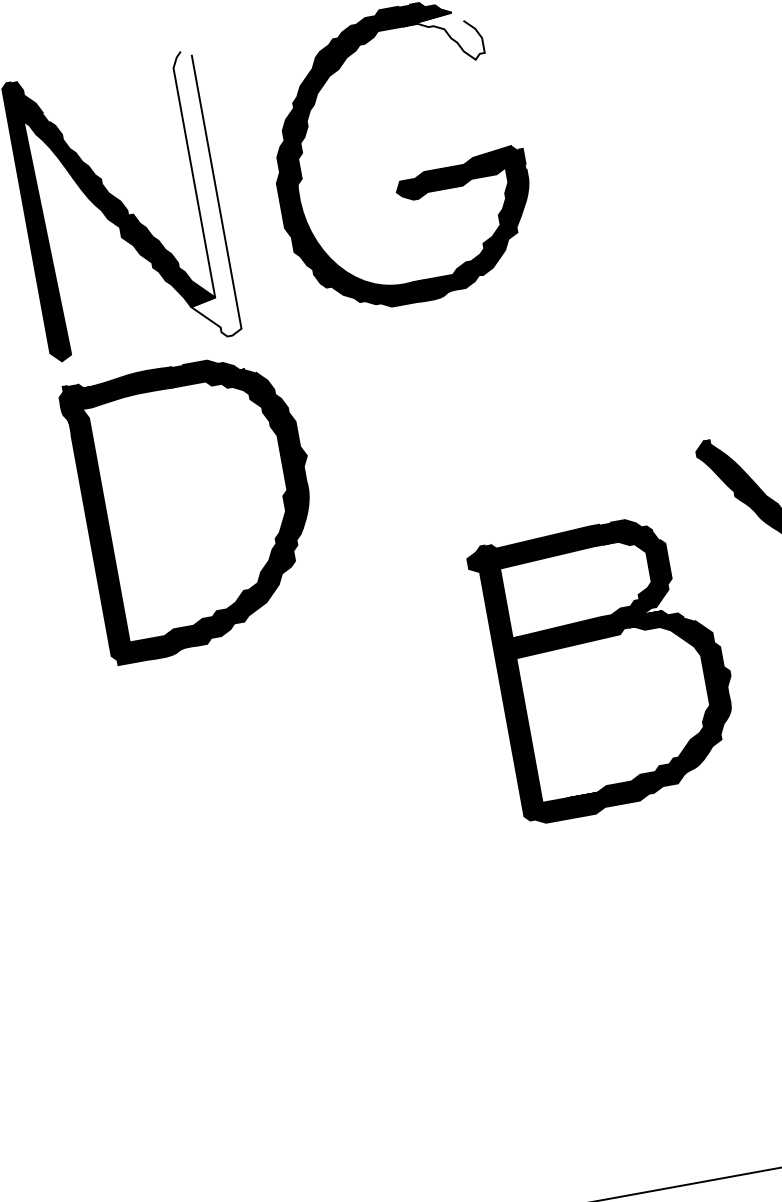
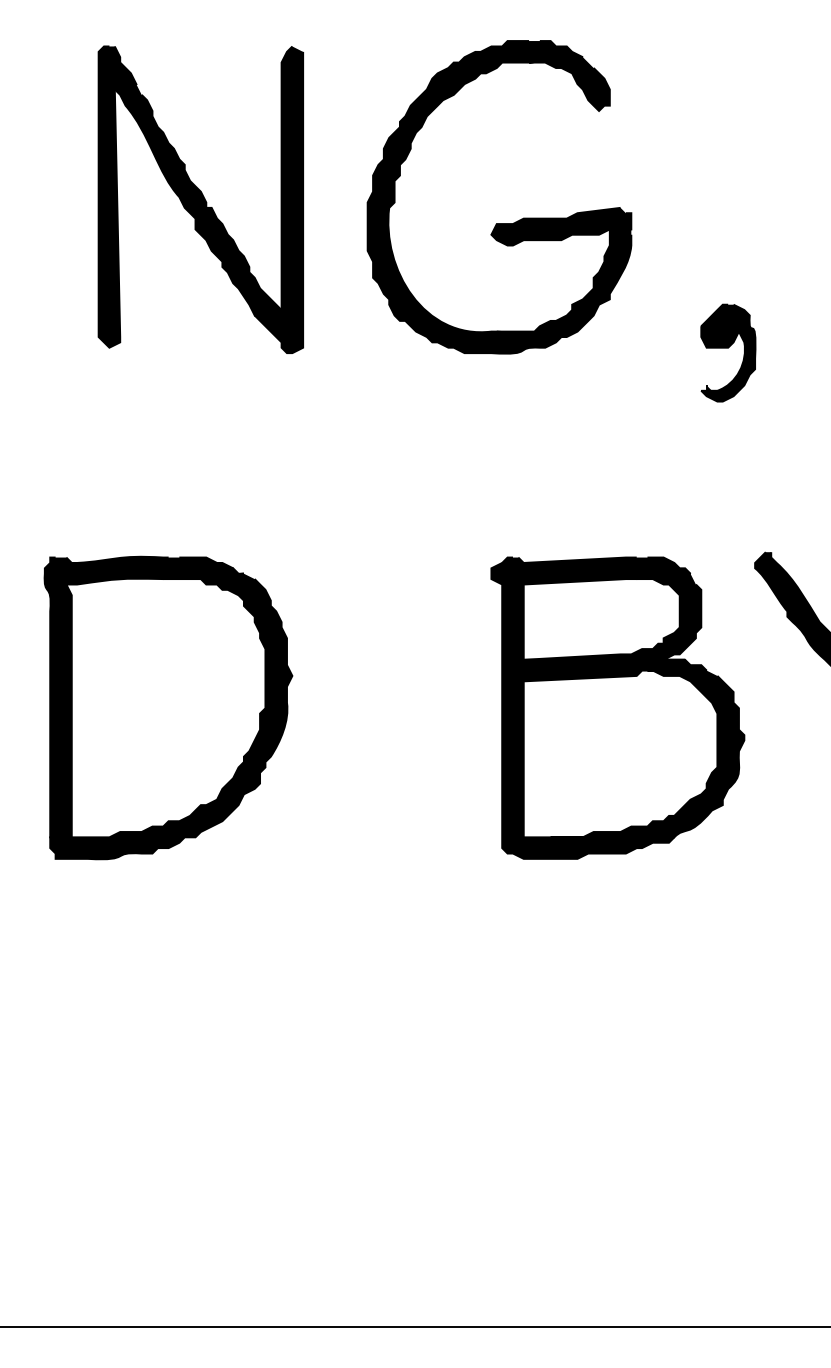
fill: (443, 40) -> (569, 84), added
fill: (193, 195) -> (278, 199), added
part: (636, 261) -> (728, 352), added
part: (197, 505) -> (168, 707), moved
part: (607, 666) -> (617, 707), moved

